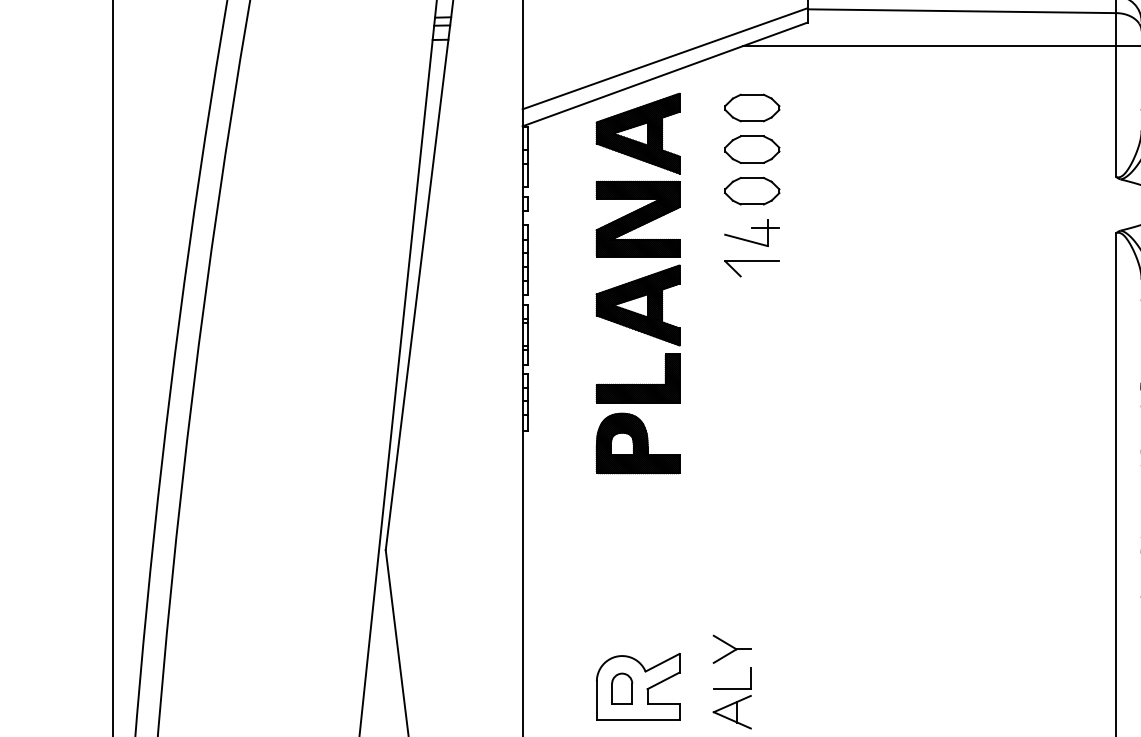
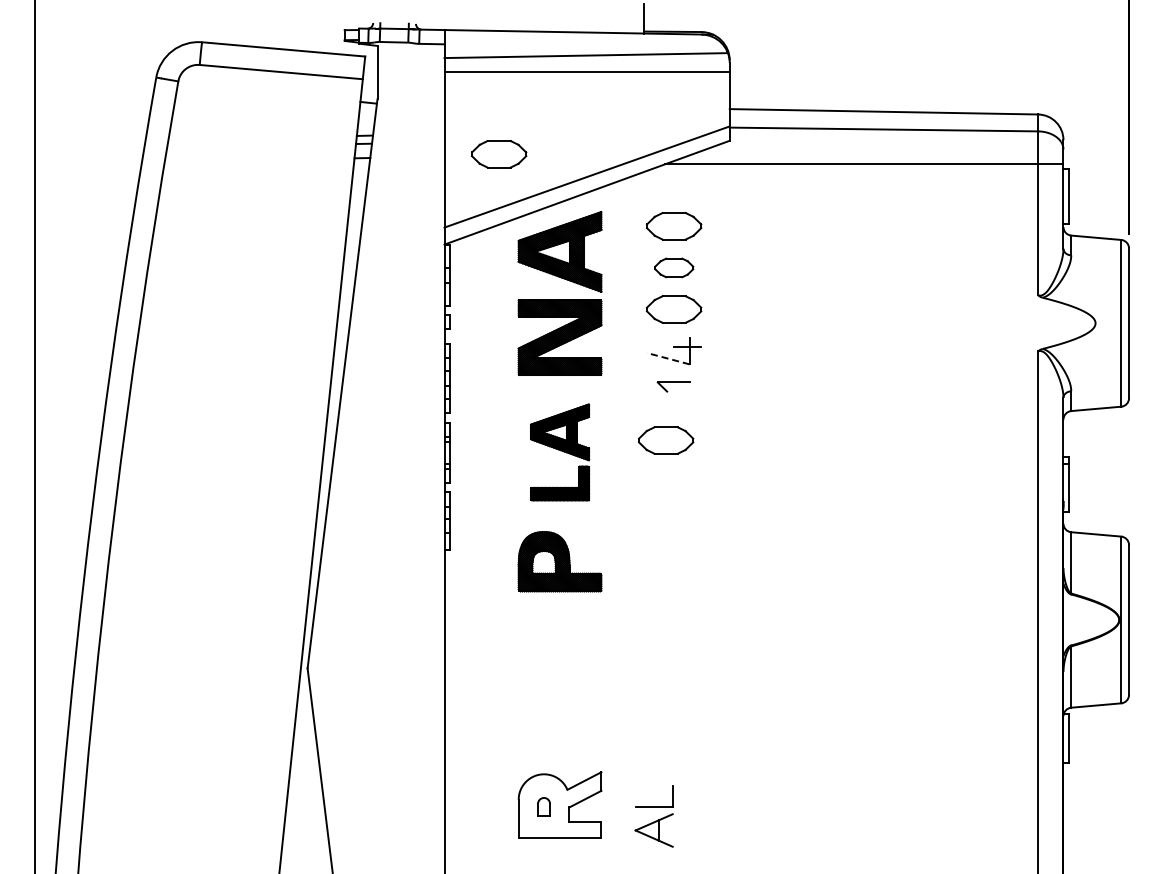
part: (577, 36) -> (499, 154), added
part: (752, 149) -> (674, 267), size x0.7
line: (745, 240) -> (667, 358), solid -> dashed
part: (751, 268) -> (673, 386), size x0.6
part: (744, 322) -> (666, 440), added
part: (637, 334) -> (559, 452), size x0.7
part: (731, 649) -> (653, 767), removed
part: (621, 688) -> (543, 806), size x0.6

